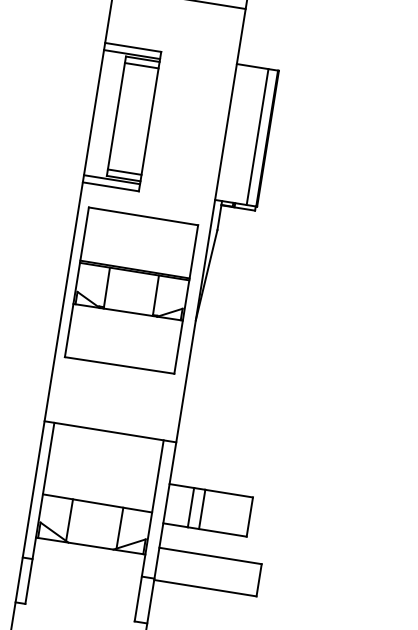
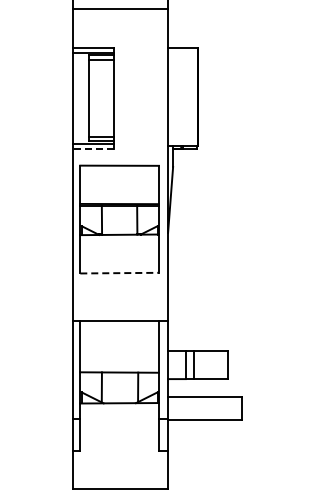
line: (257, 137) -> (190, 97), removed
line: (109, 186) -> (92, 148), solid -> dashed
line: (120, 366) -> (120, 273), solid -> dashed

